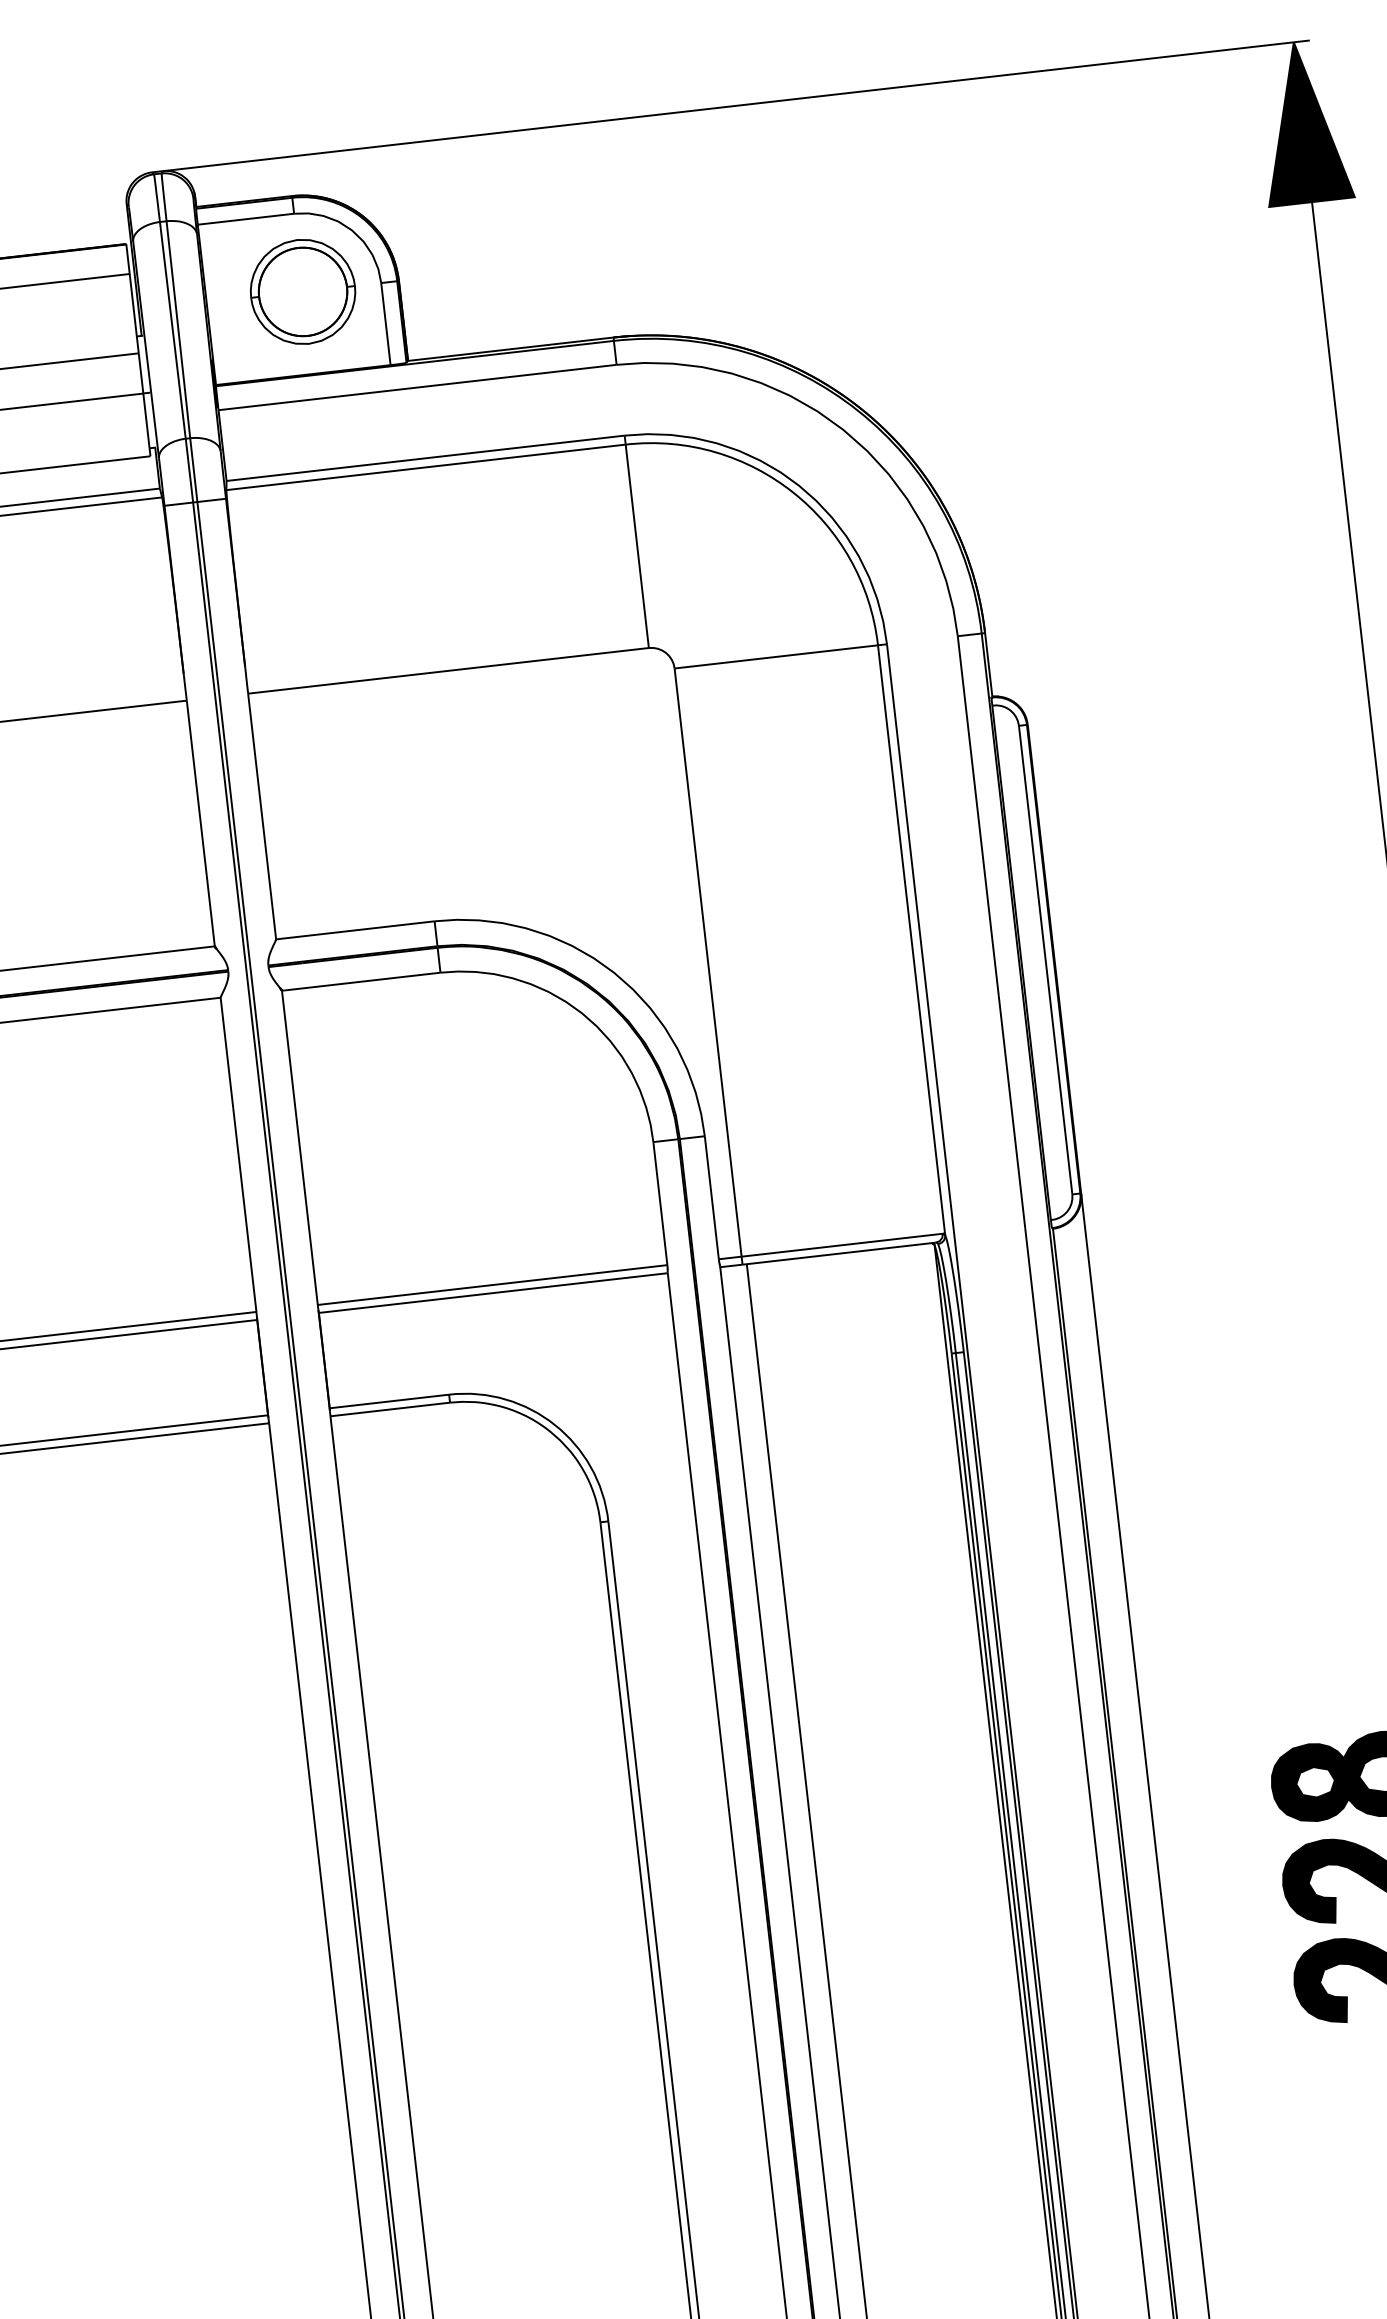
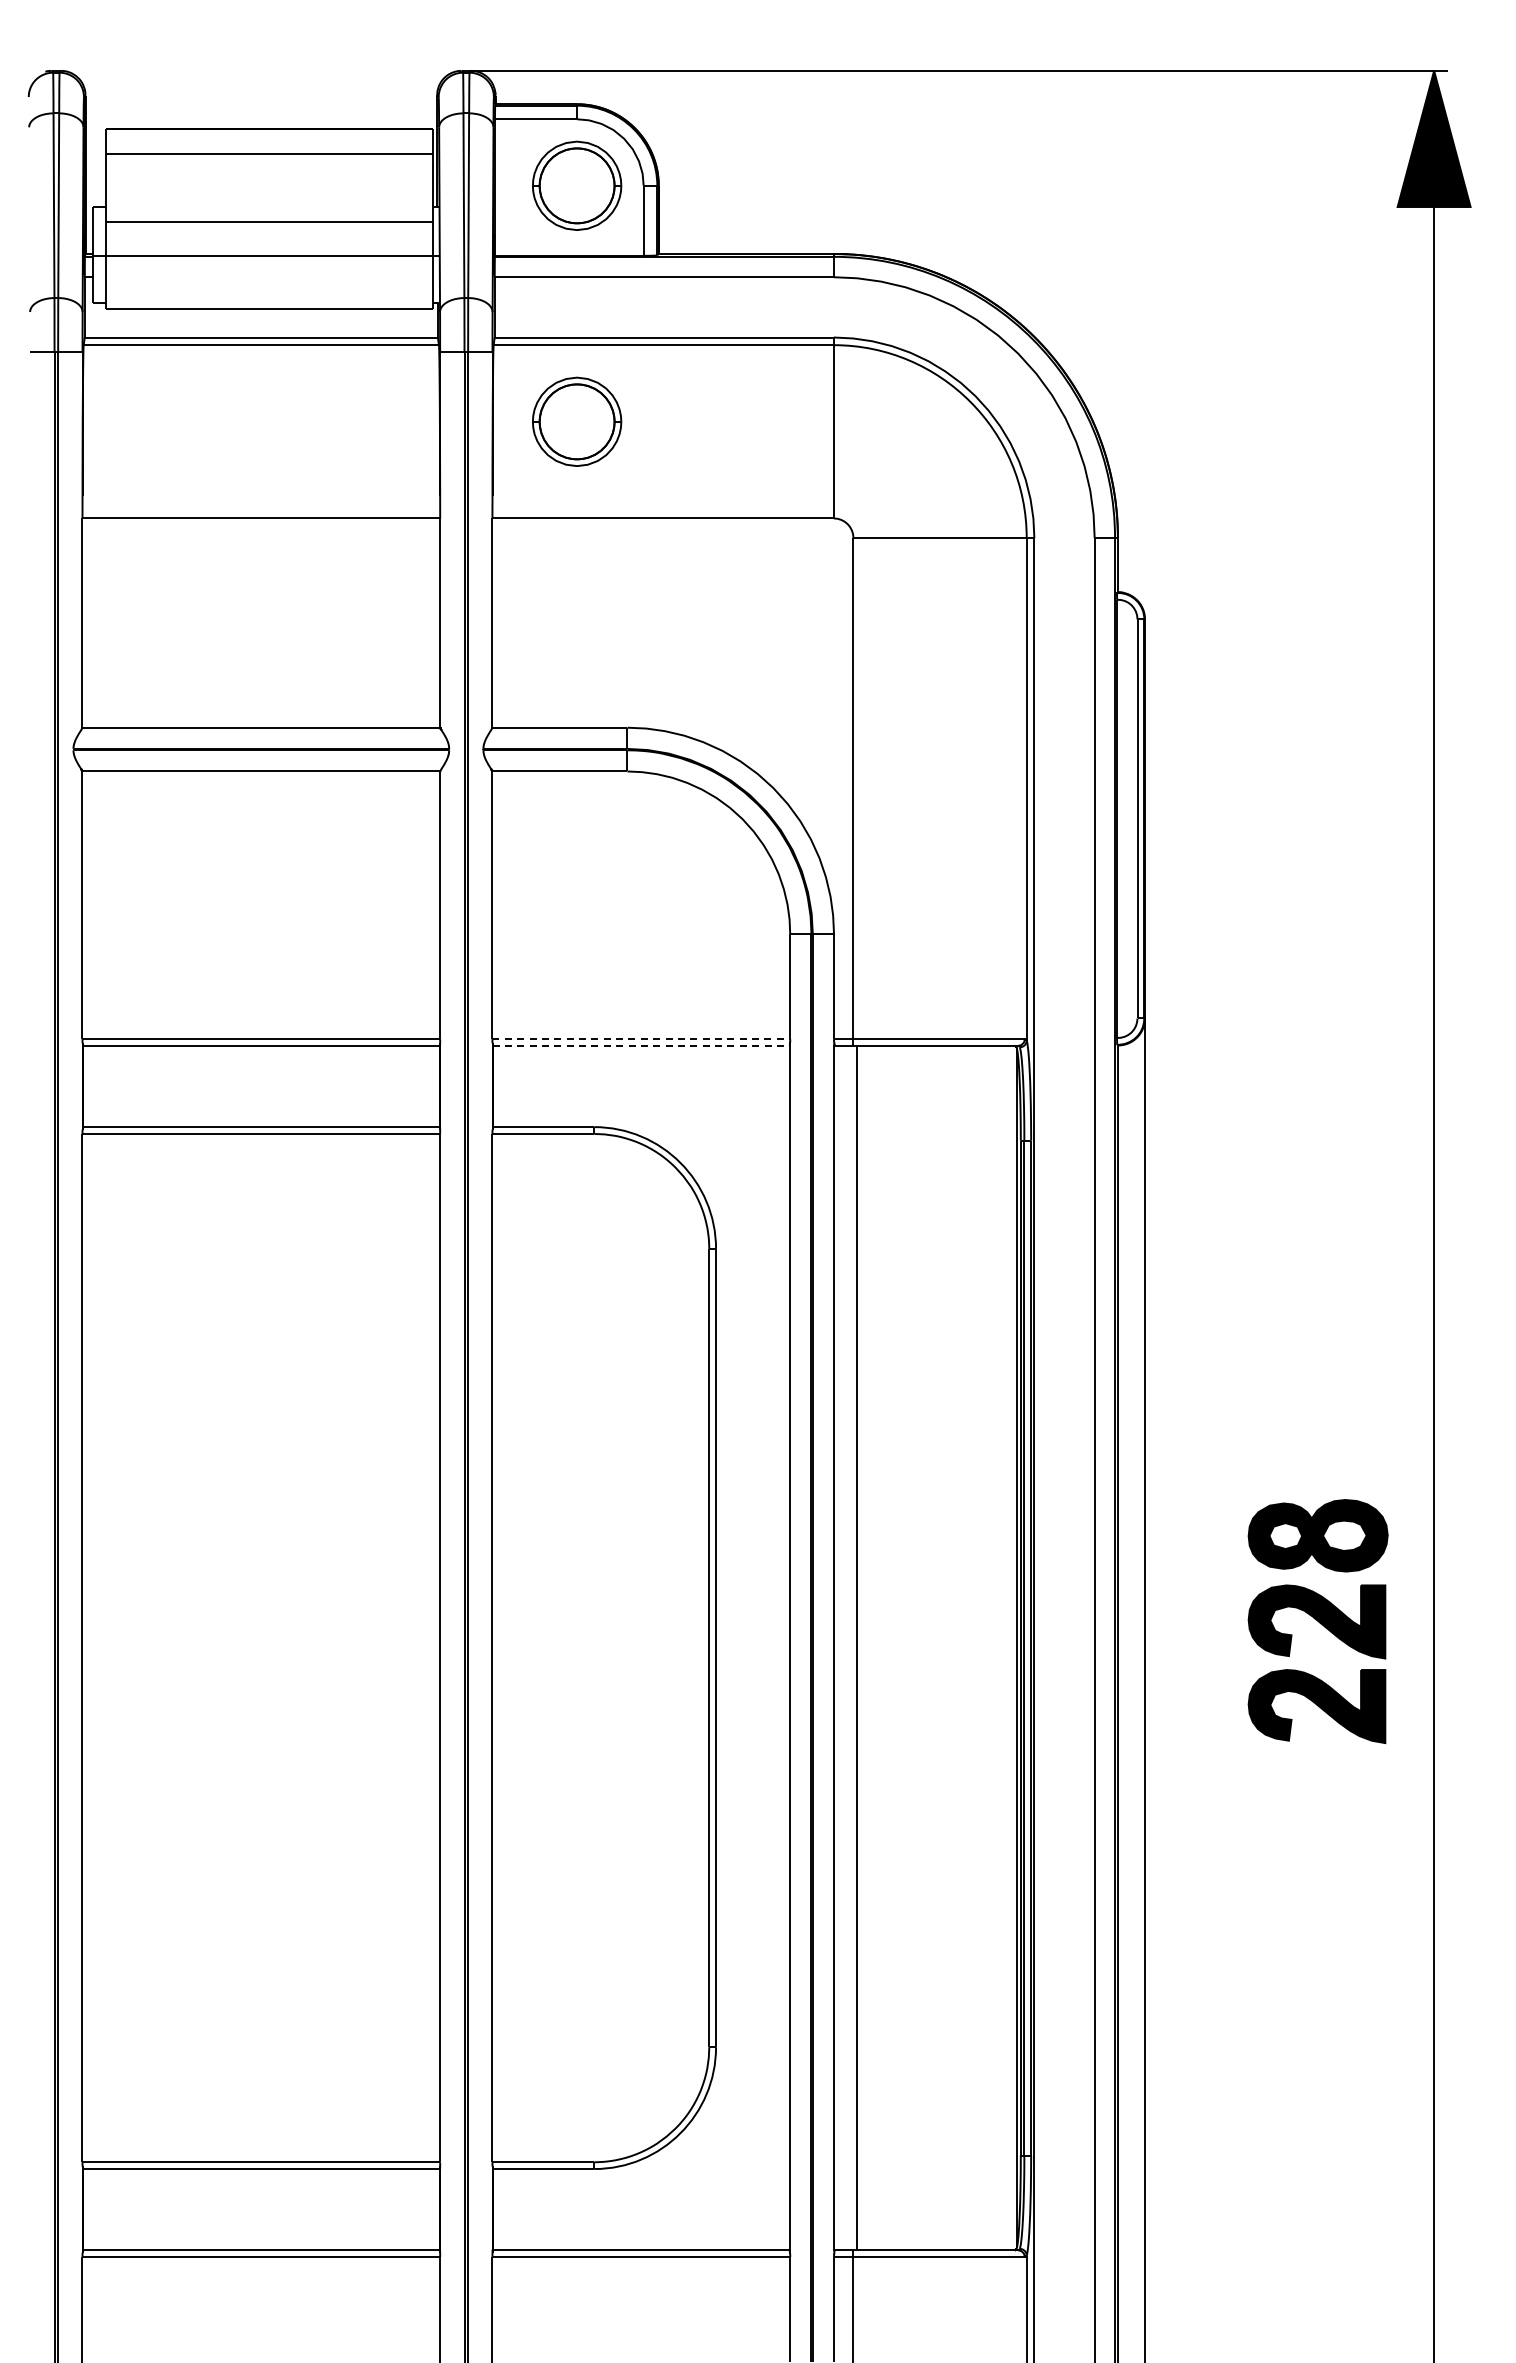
part: (335, 568) -> (577, 421), added
line: (492, 1285) -> (641, 1039), solid -> dashed
line: (493, 1292) -> (641, 1045), solid -> dashed

